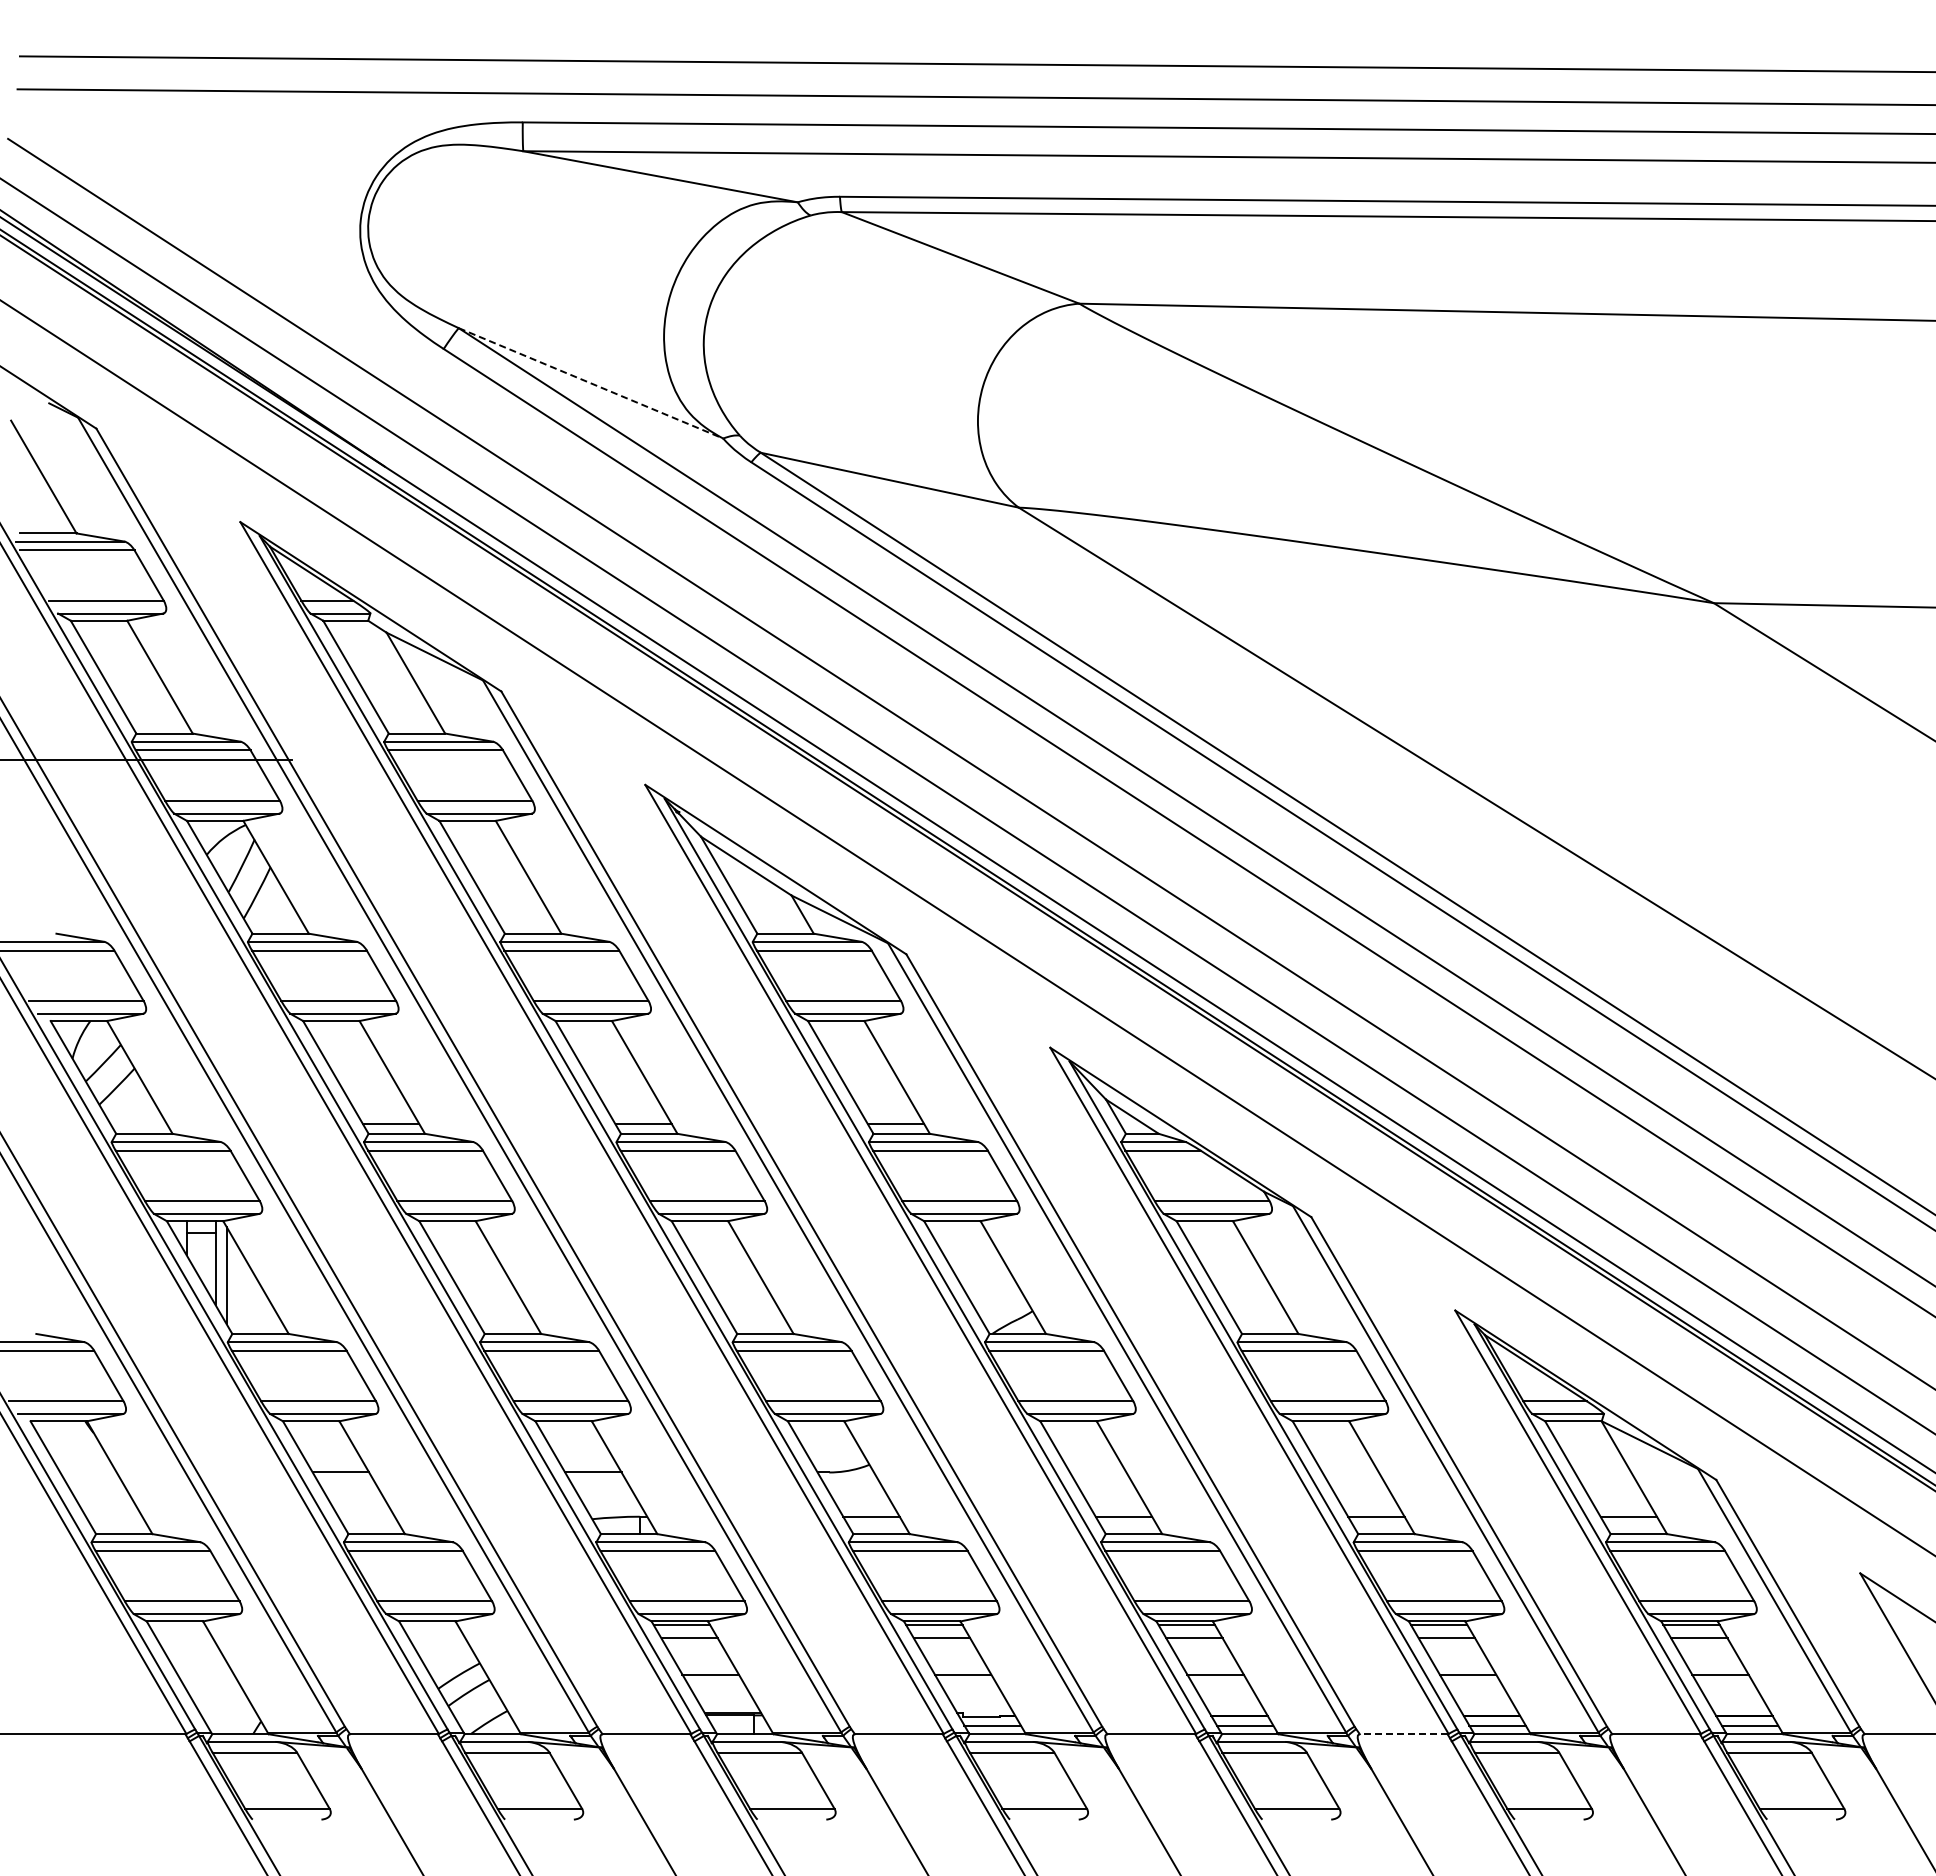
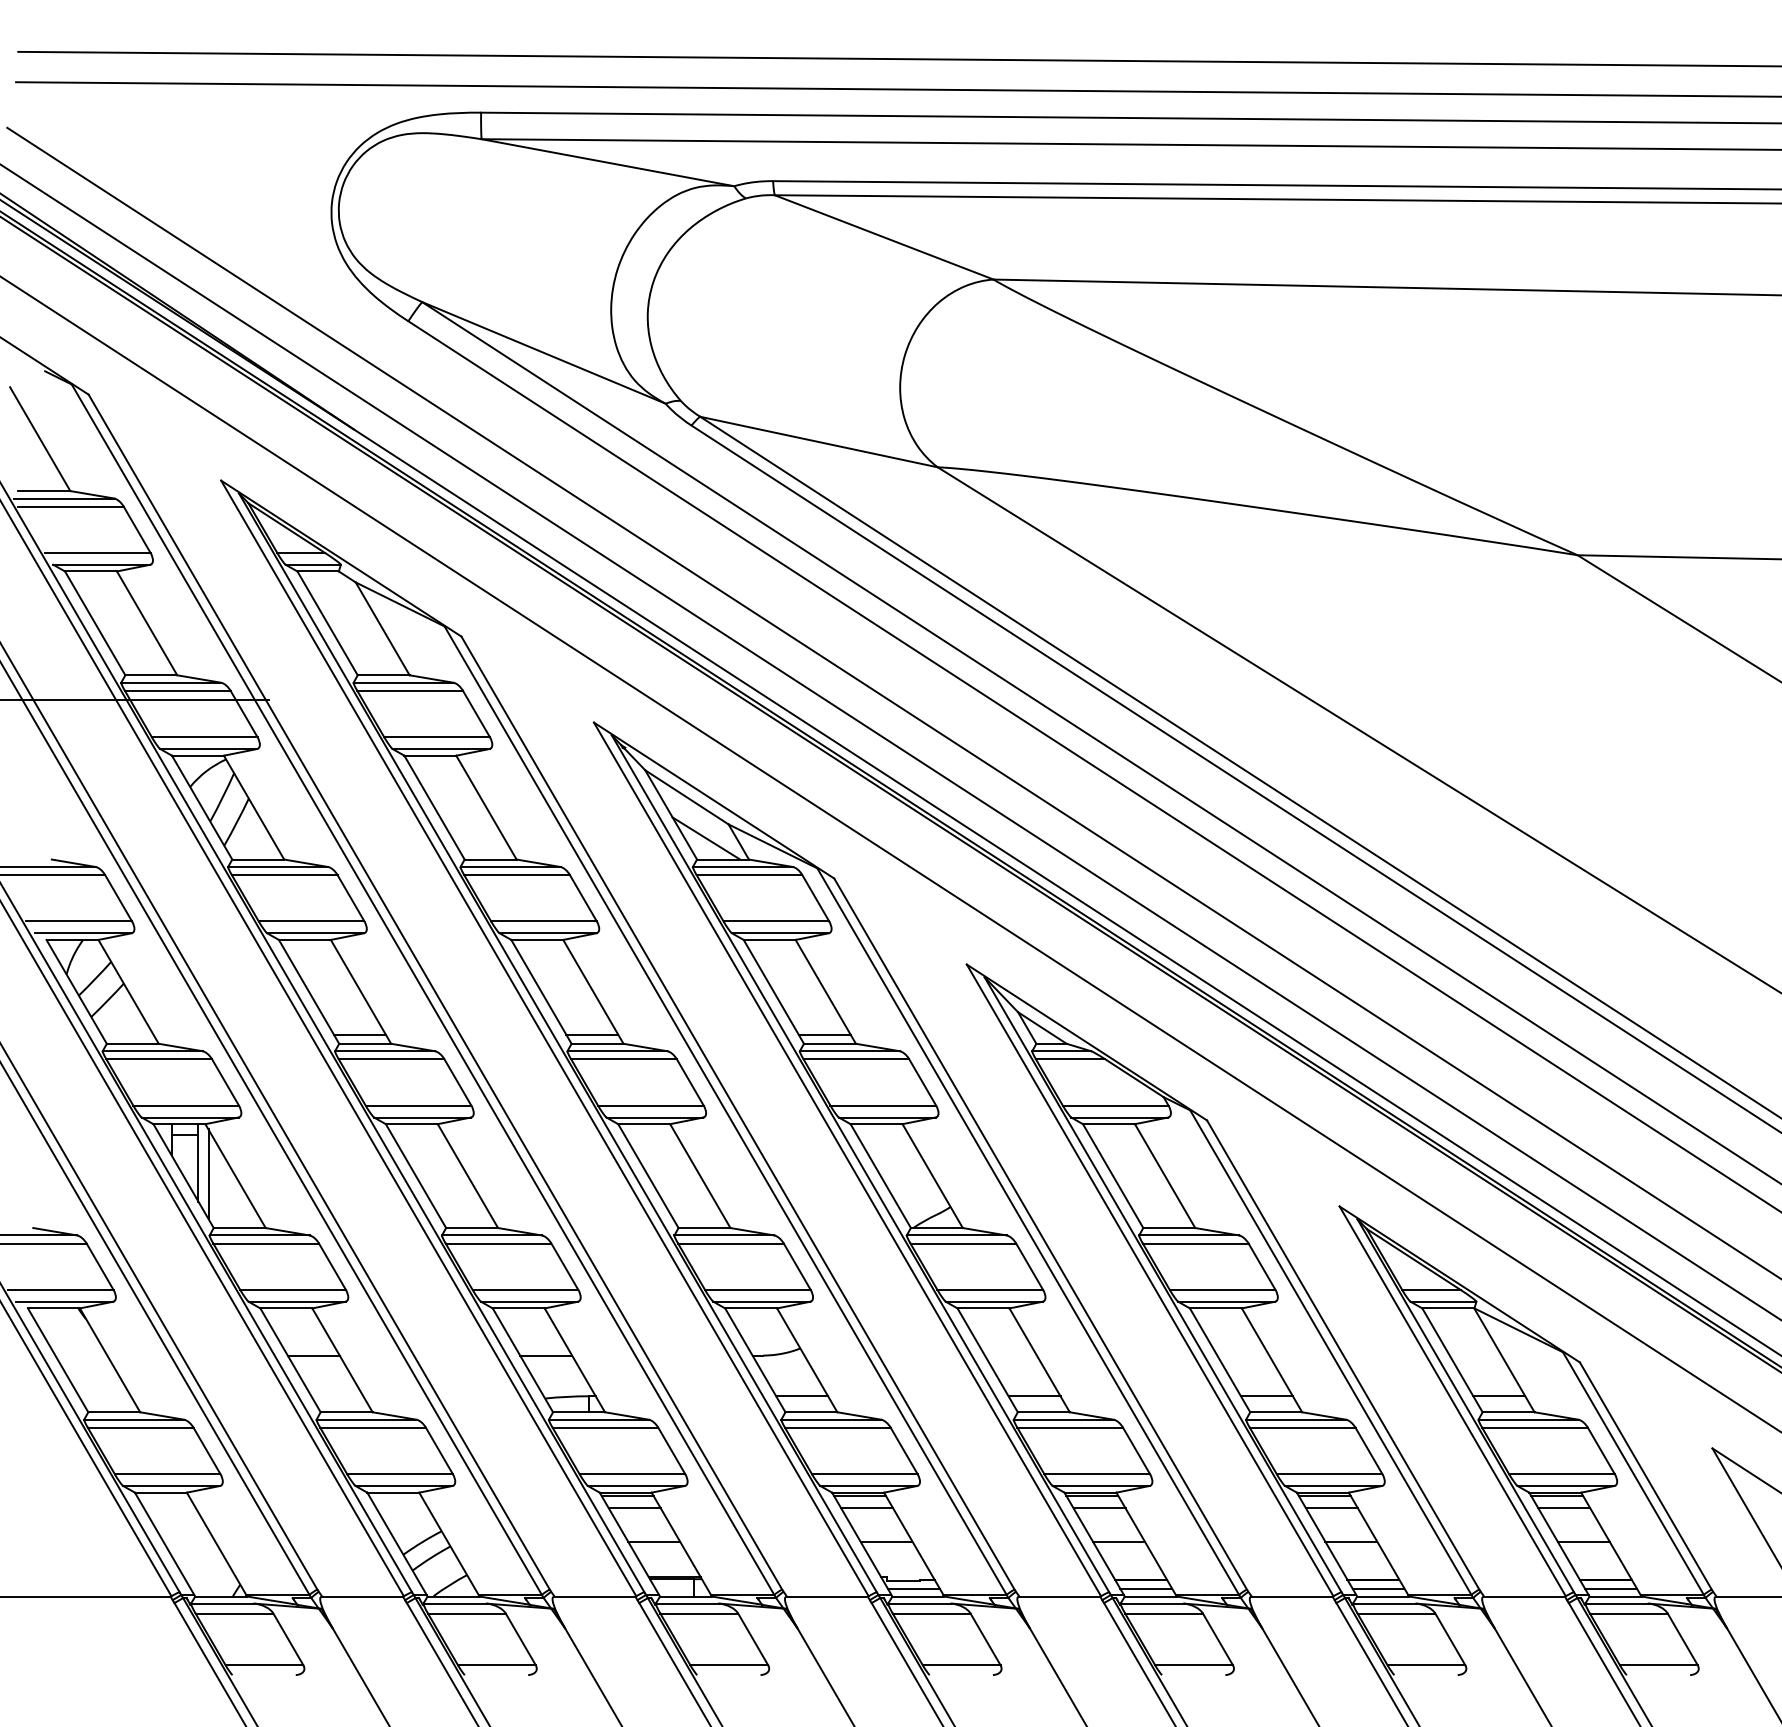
line: (591, 383) -> (544, 353), dashed -> solid
line: (767, 910) -> (706, 838), added
line: (1403, 1734) -> (1291, 1596), dashed -> solid

